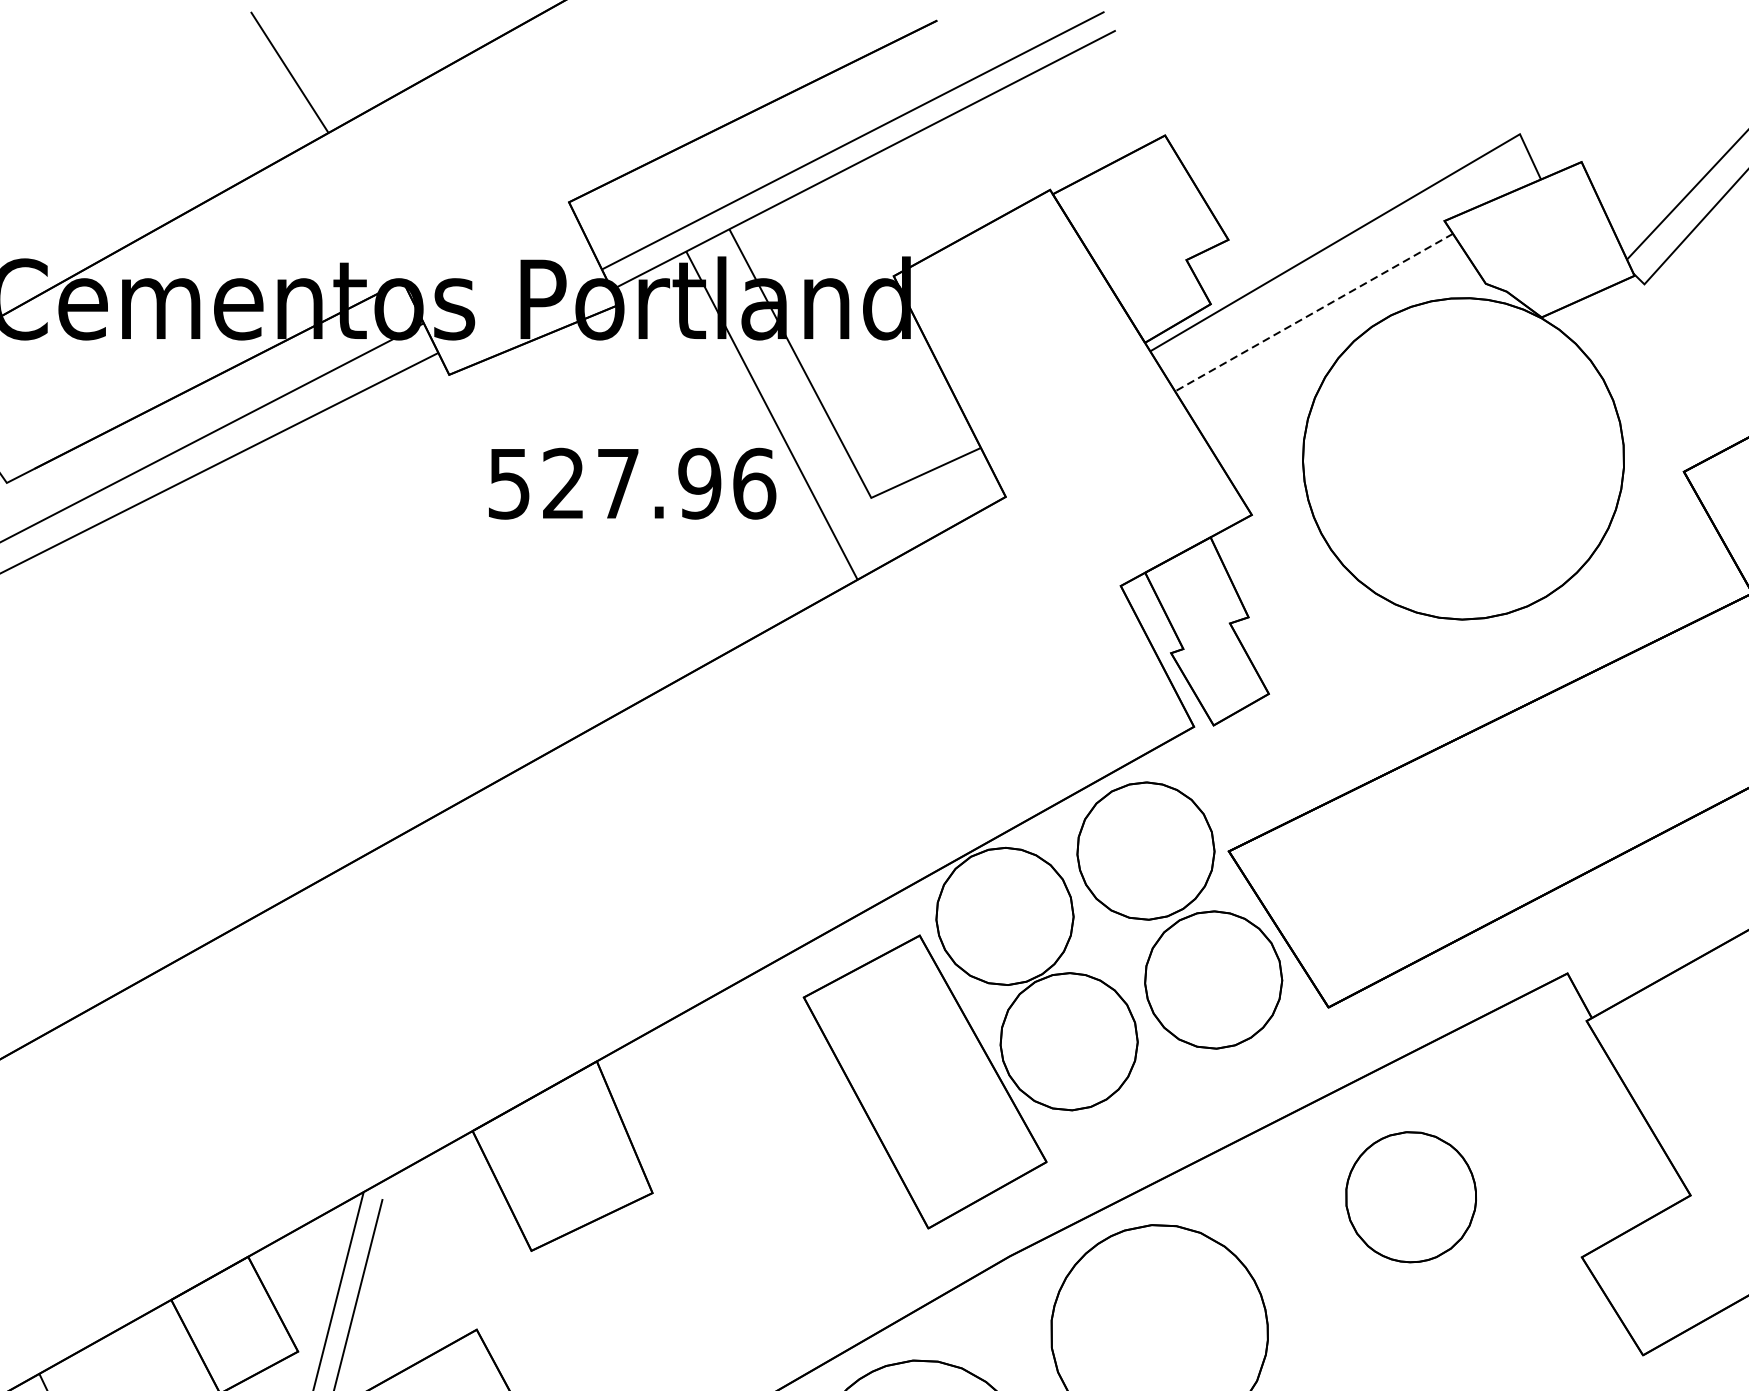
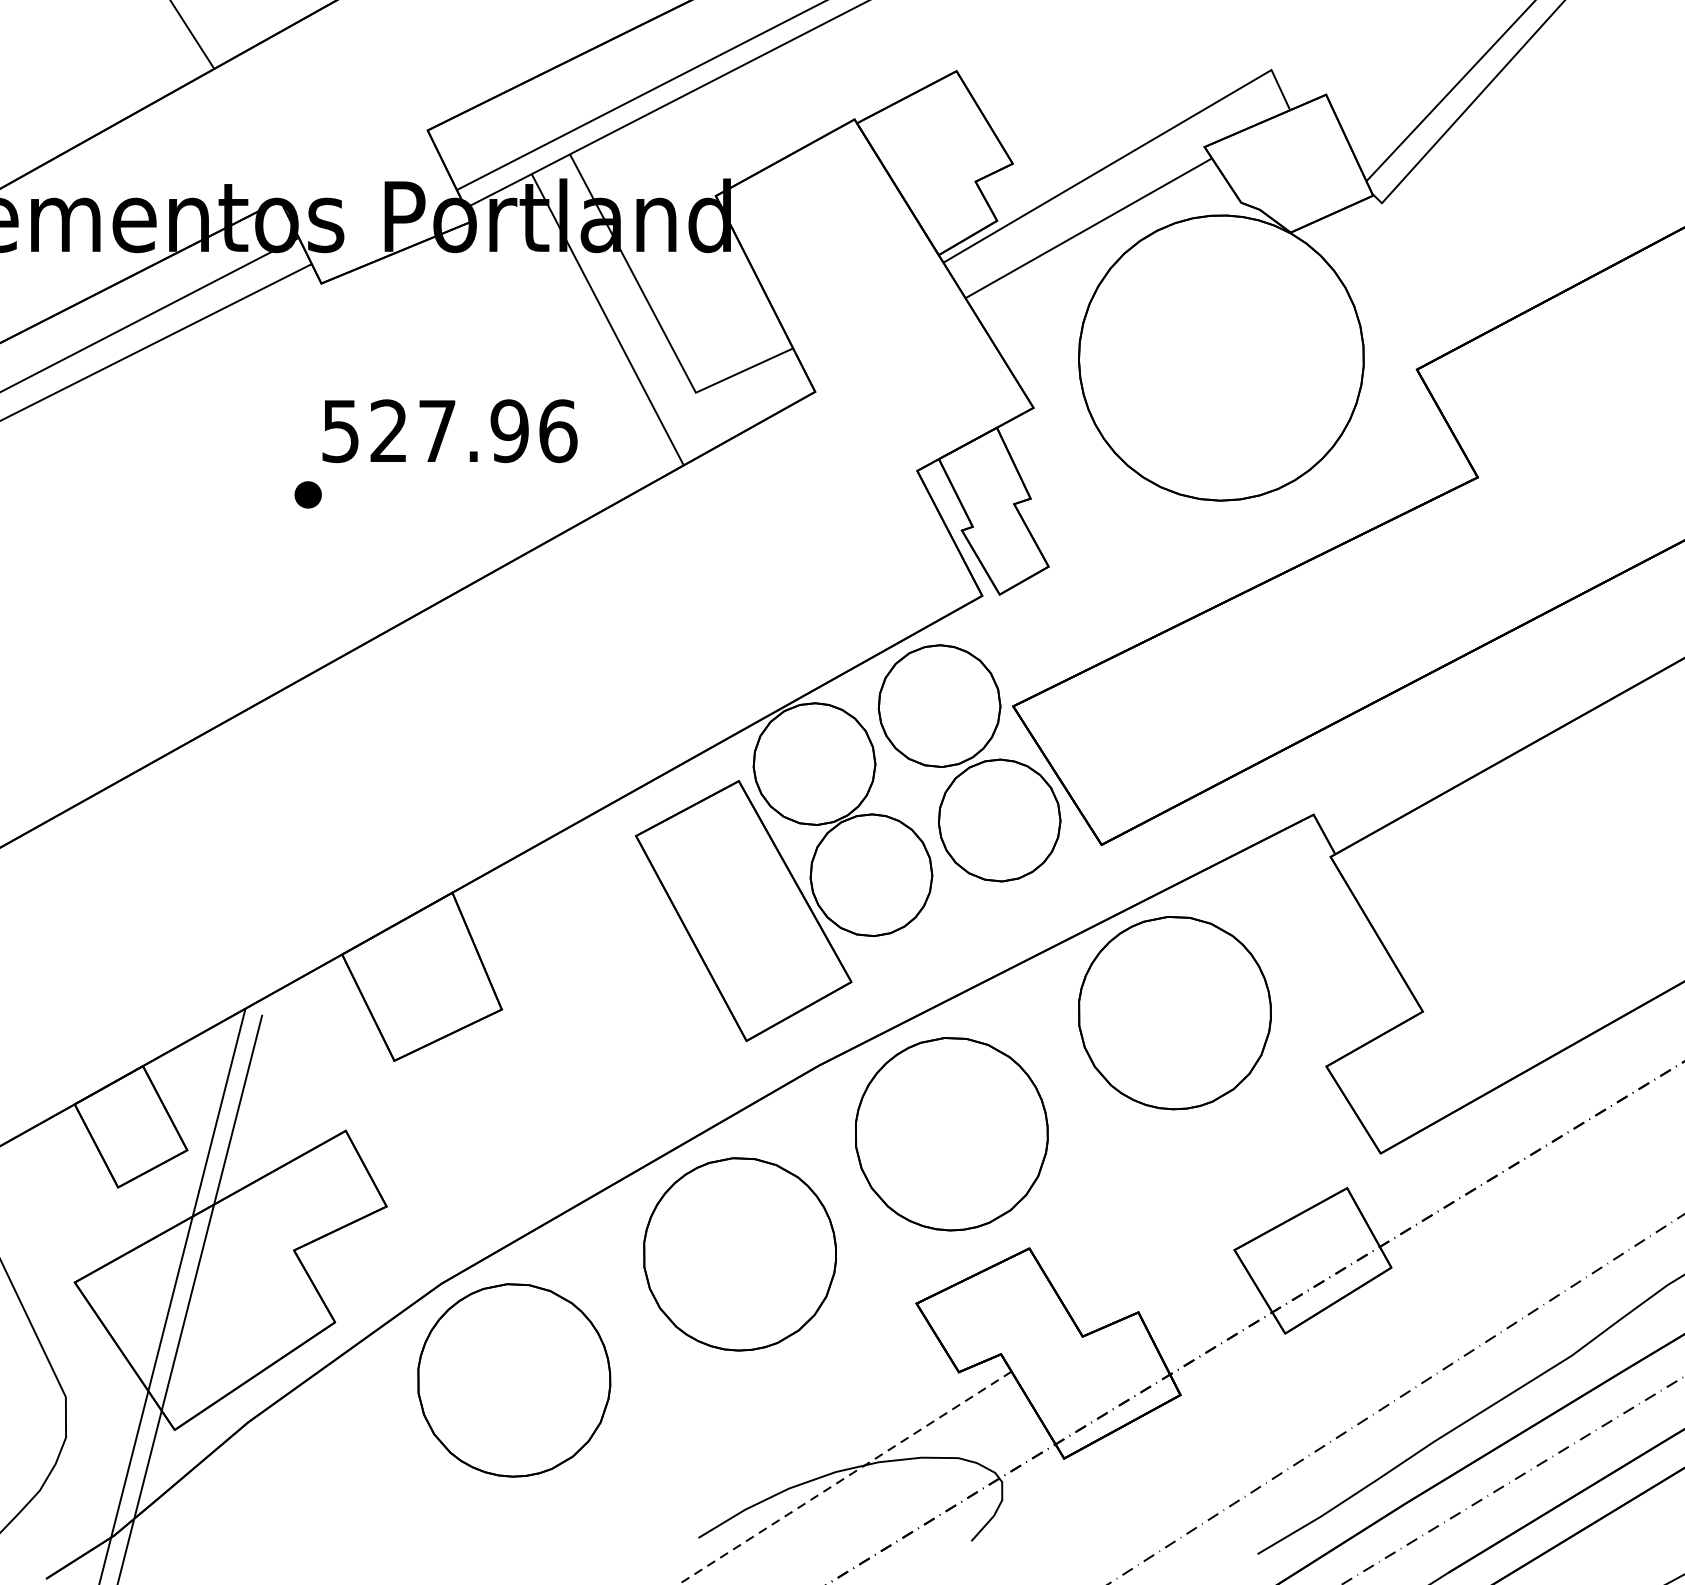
line: (1313, 312) -> (1088, 228), dashed -> solid
text: (631, 484) -> (449, 431), moved
part: (433, 612) -> (307, 494), added
part: (1410, 1197) -> (1174, 1013), size x1.67

